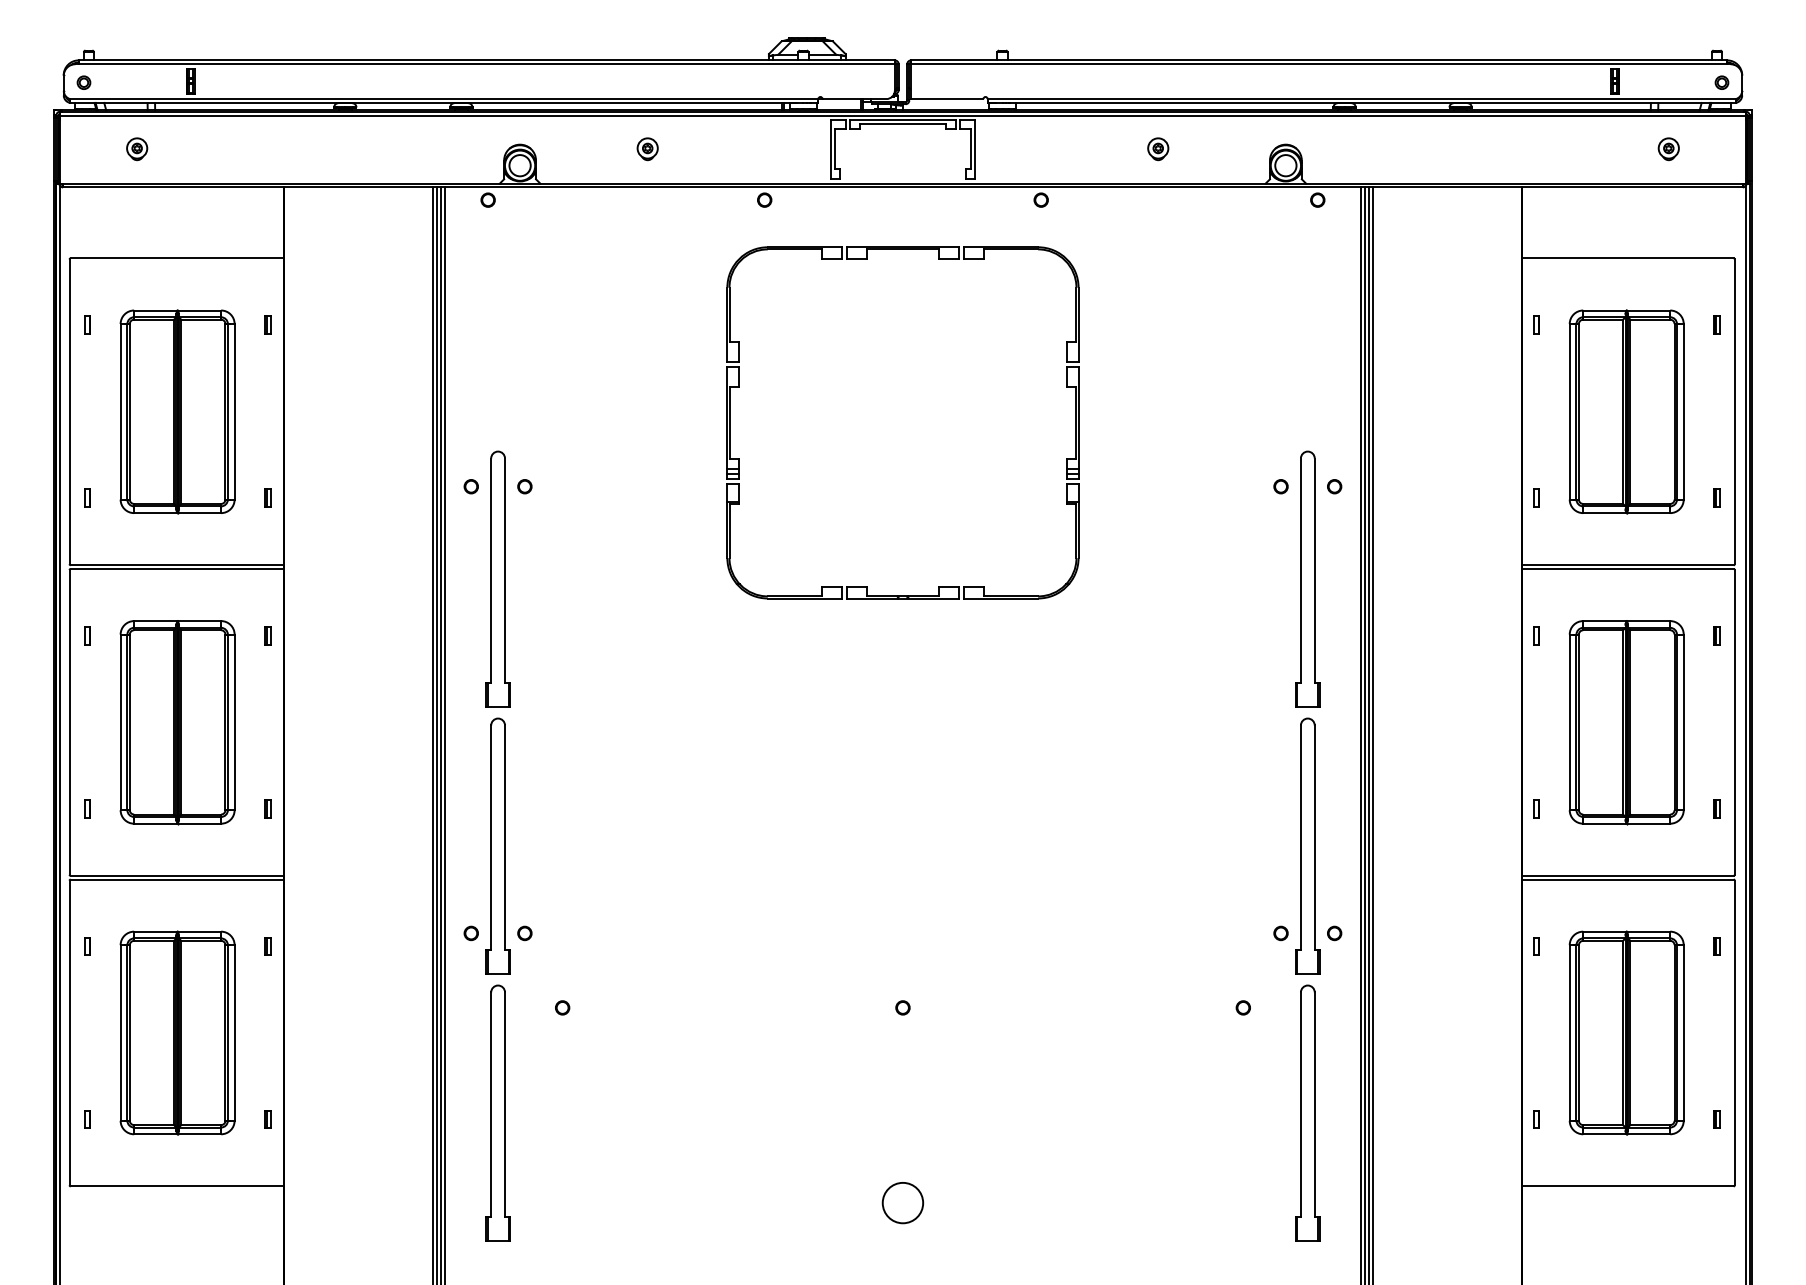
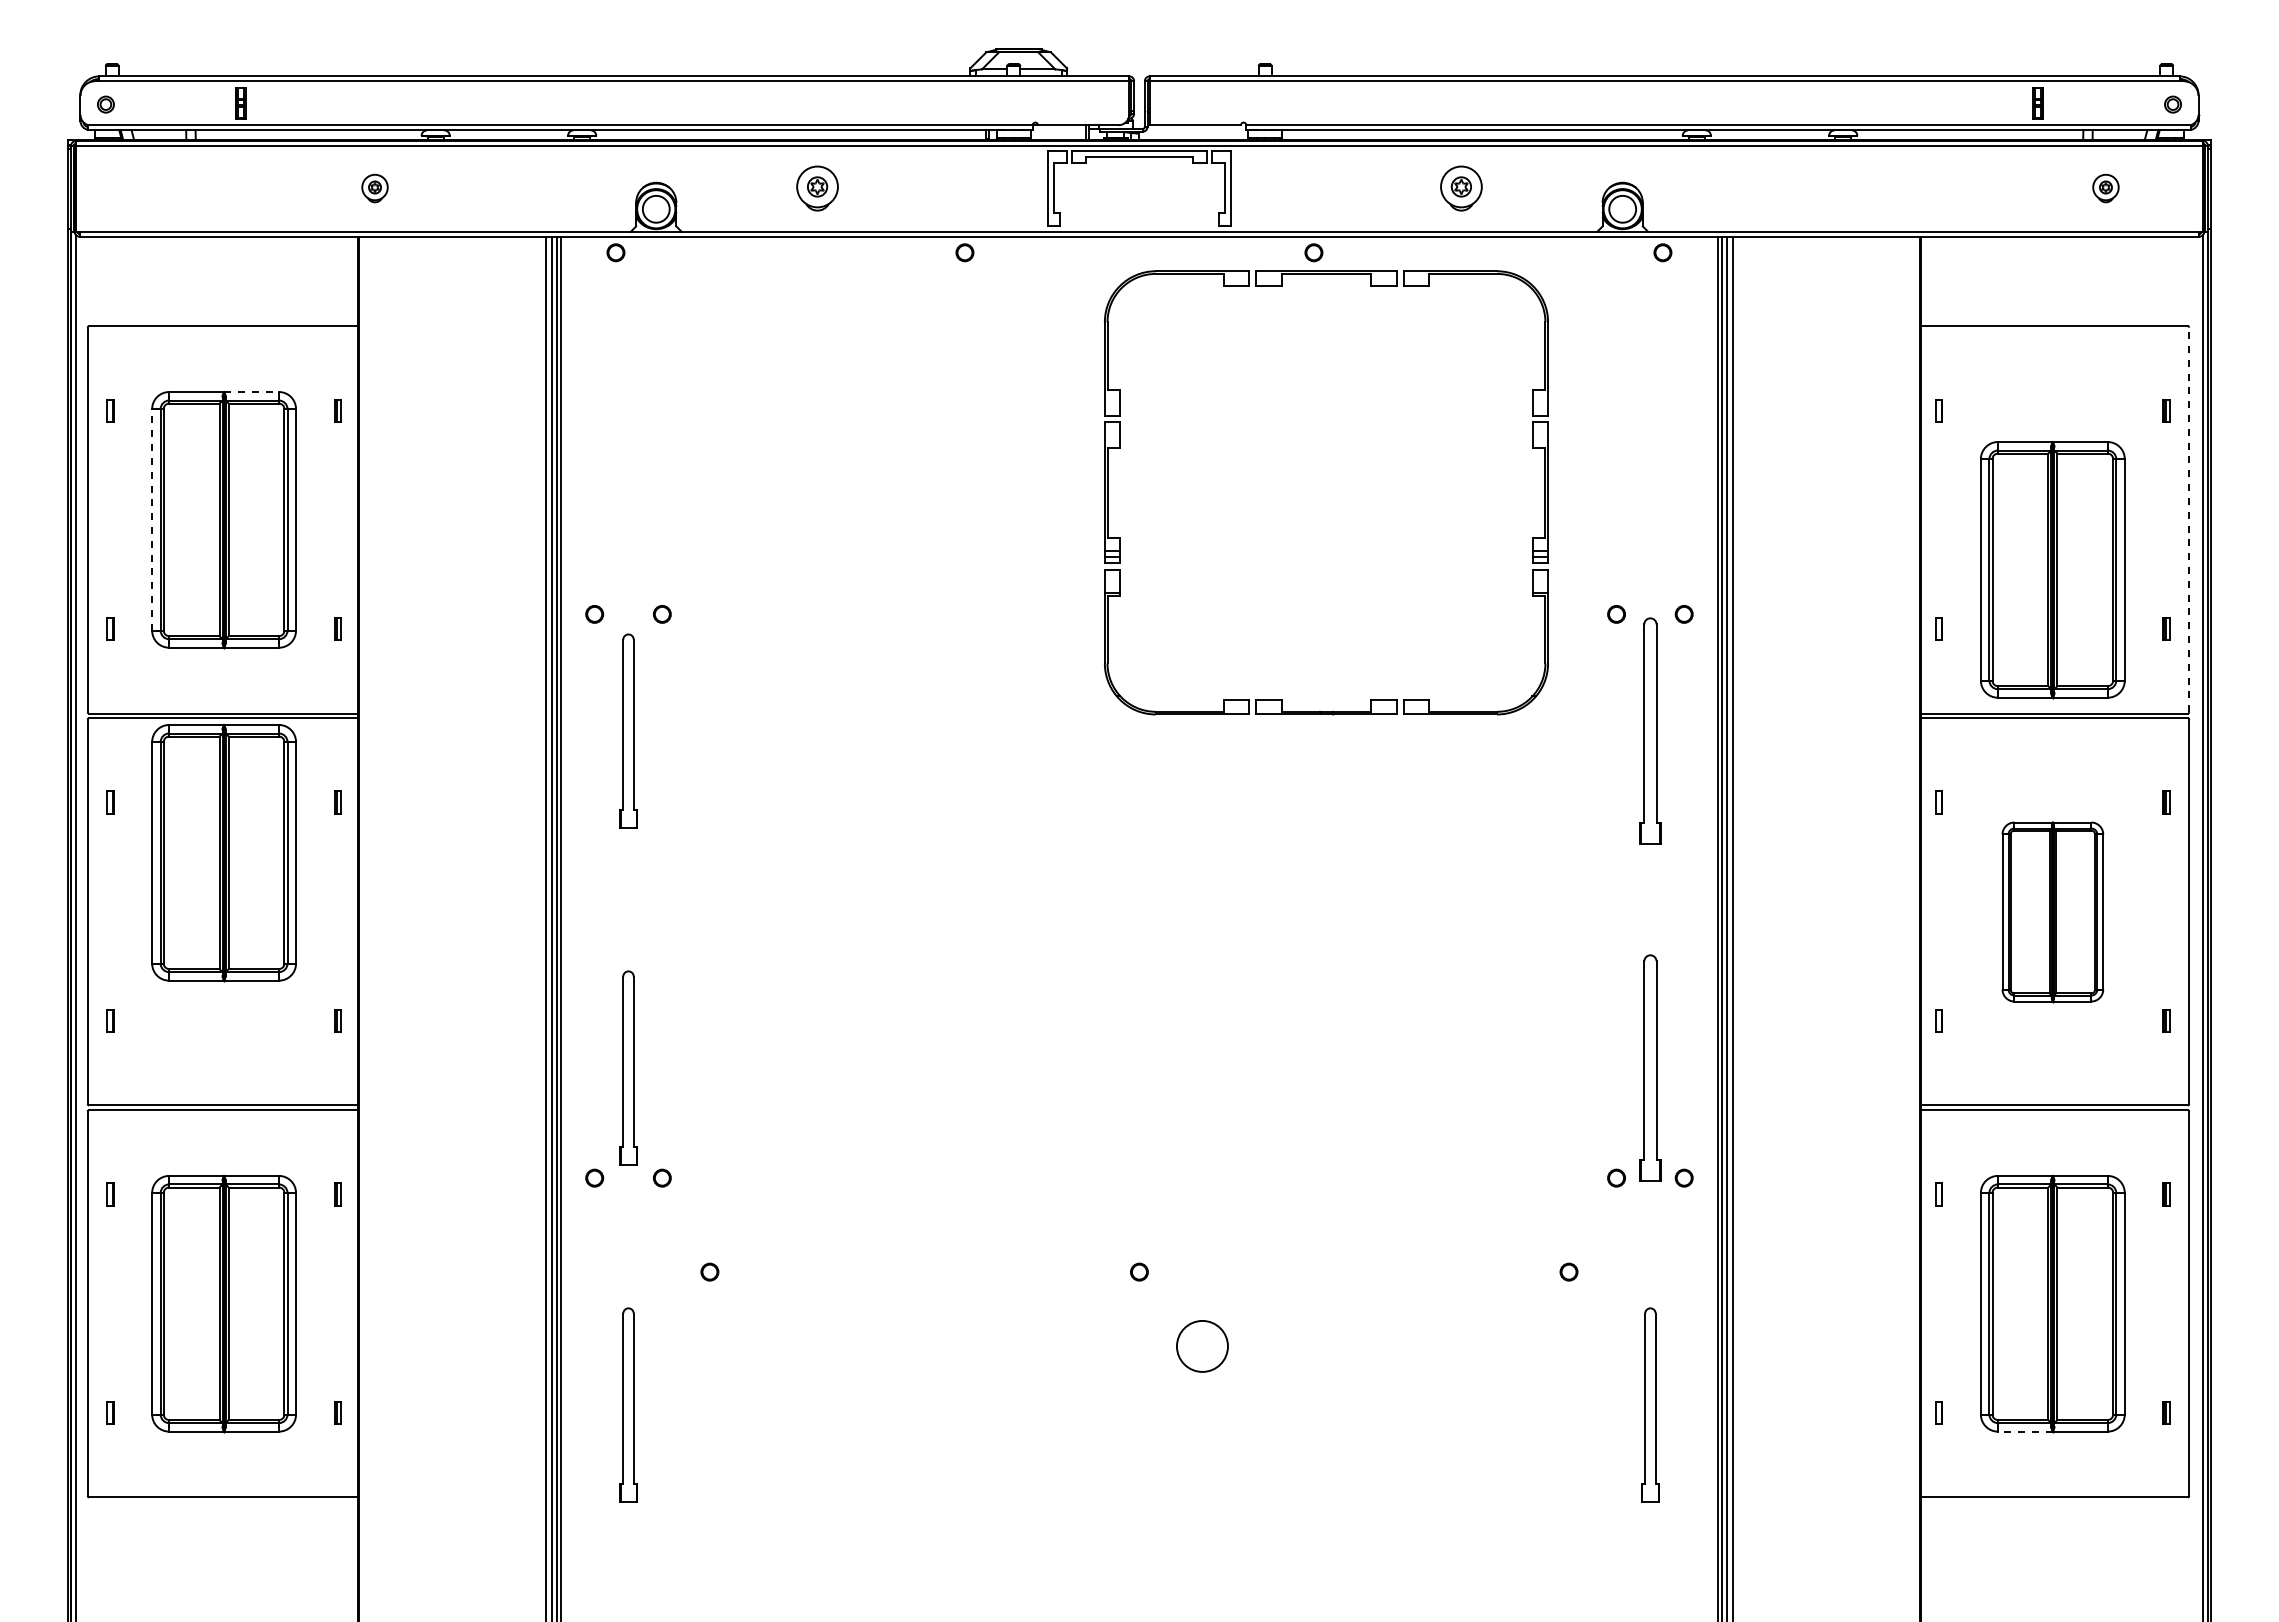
part: (136, 149) -> (374, 188), moved
part: (647, 149) -> (816, 188), size x1.6
part: (1158, 149) -> (1461, 188), size x1.6
part: (868, 259) -> (1282, 286), moved
line: (200, 310) -> (252, 392), solid -> dashed
line: (120, 411) -> (152, 519), solid -> dashed
line: (1735, 411) -> (2189, 519), solid -> dashed
part: (1626, 412) -> (2052, 570), moved
part: (498, 578) -> (628, 730), size x0.6
part: (1307, 578) -> (1650, 730), size x0.7
part: (177, 722) -> (223, 853), moved
part: (1626, 722) -> (2052, 912), size x0.7
part: (498, 845) -> (628, 1067), size x0.6
part: (1307, 845) -> (1650, 1067), size x0.7
part: (498, 1112) -> (628, 1404), size x0.6
part: (1307, 1112) -> (1650, 1404), size x0.6
line: (1604, 1134) -> (2024, 1431), solid -> dashed
circle: (903, 1203) -> (1202, 1346), moved

